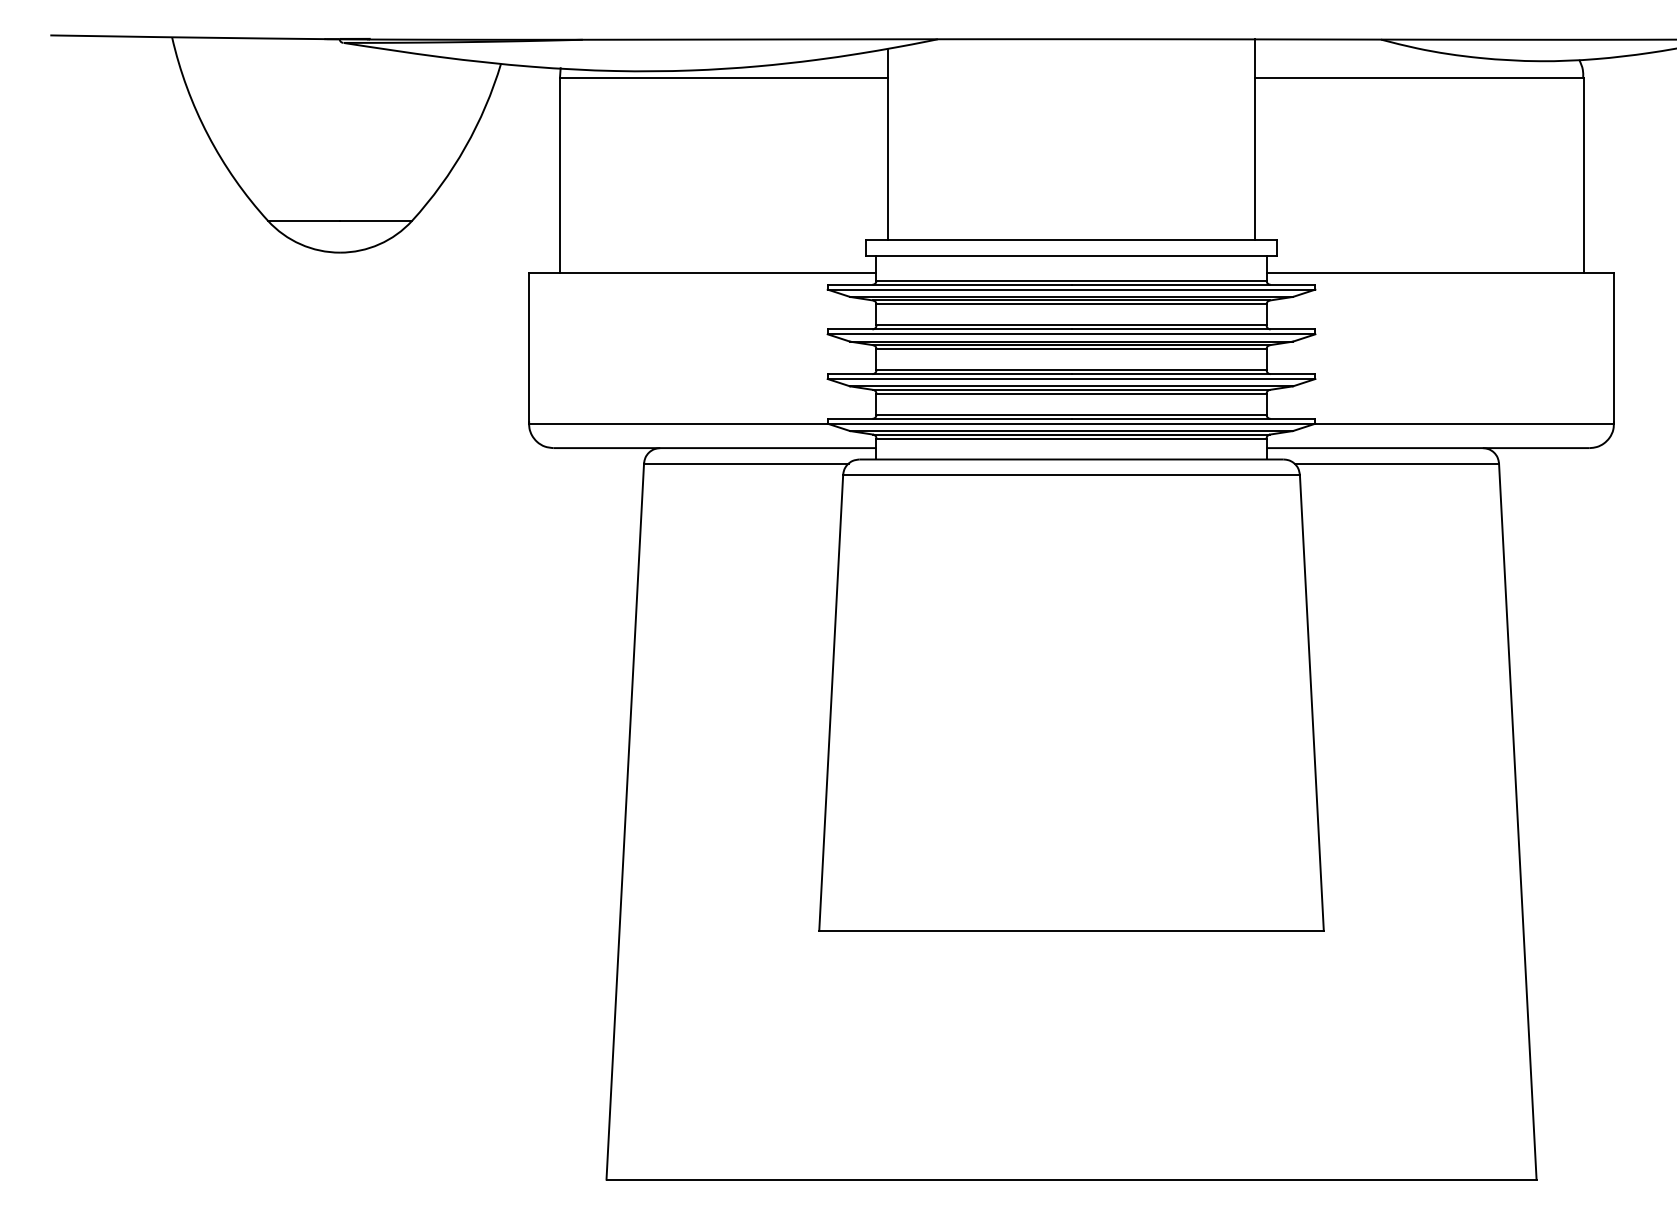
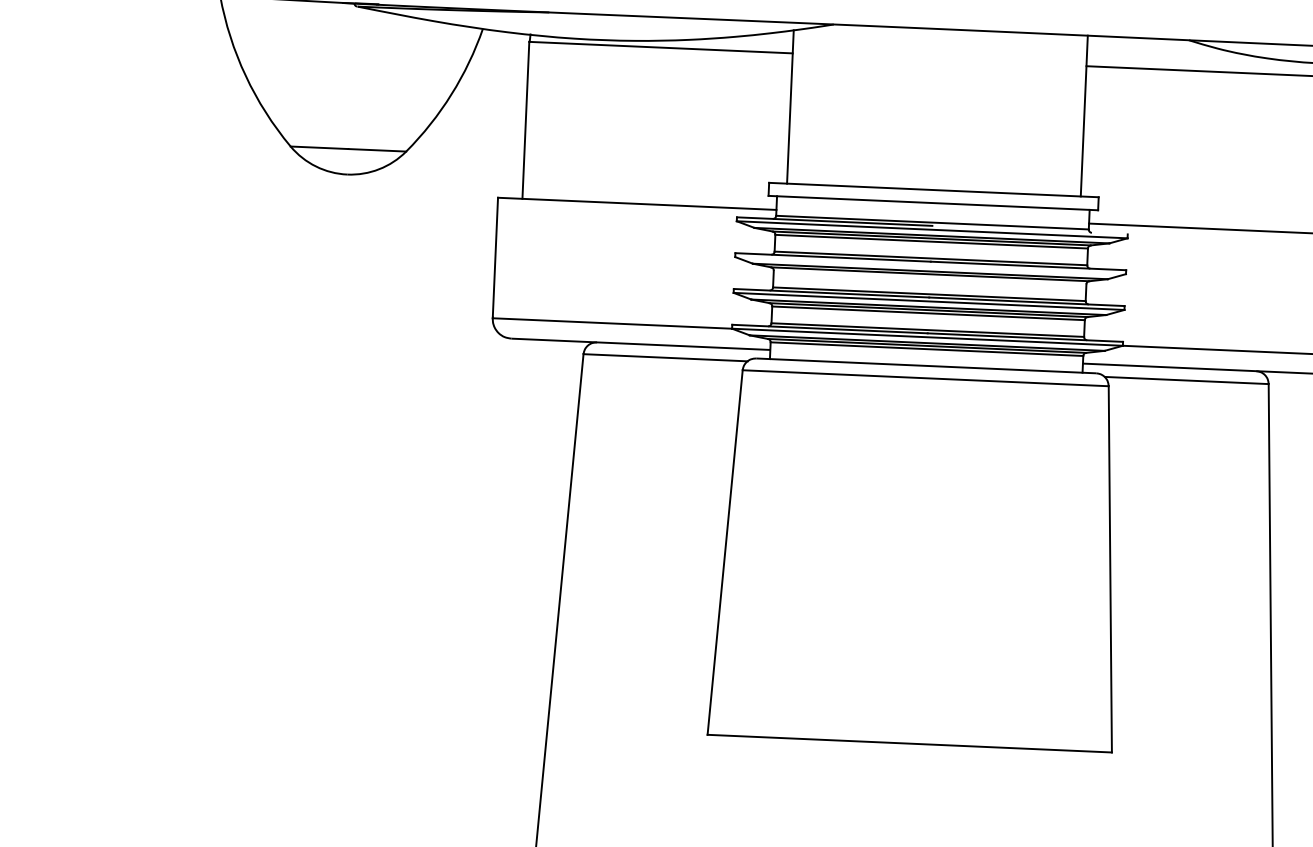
line: (1193, 284) -> (1030, 229), removed
line: (1071, 334) -> (930, 265), removed
line: (1071, 349) -> (930, 277), removed

